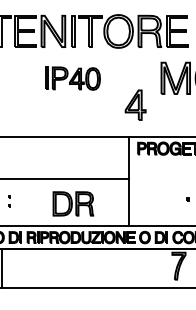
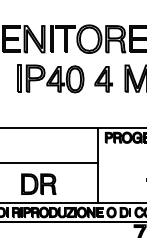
part: (72, 78) -> (50, 78), size x1.43
part: (135, 104) -> (103, 78), moved
part: (73, 203) -> (38, 183), moved

